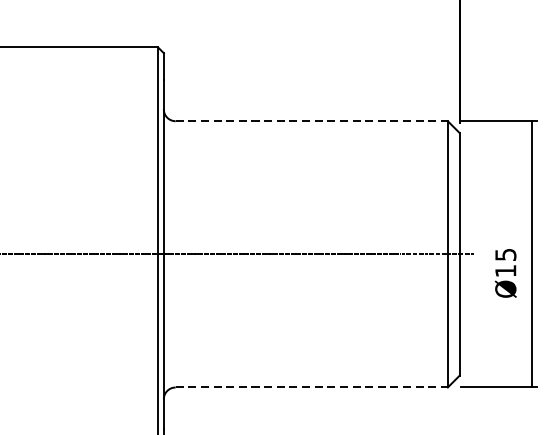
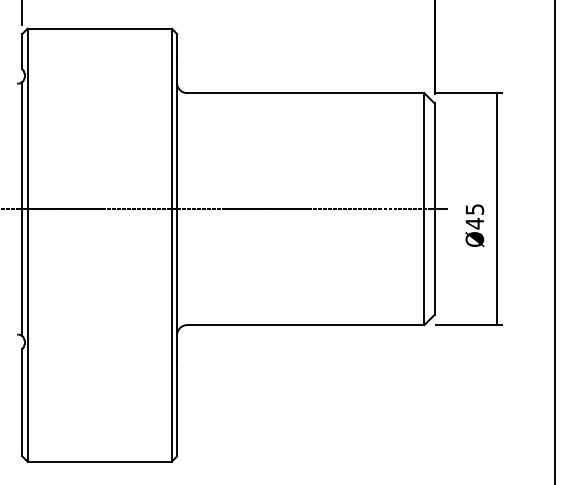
line: (311, 121) -> (305, 93), dashed -> solid
text: (505, 270) -> (474, 223), Ø15 -> Ø45
line: (311, 387) -> (305, 325), dashed -> solid

